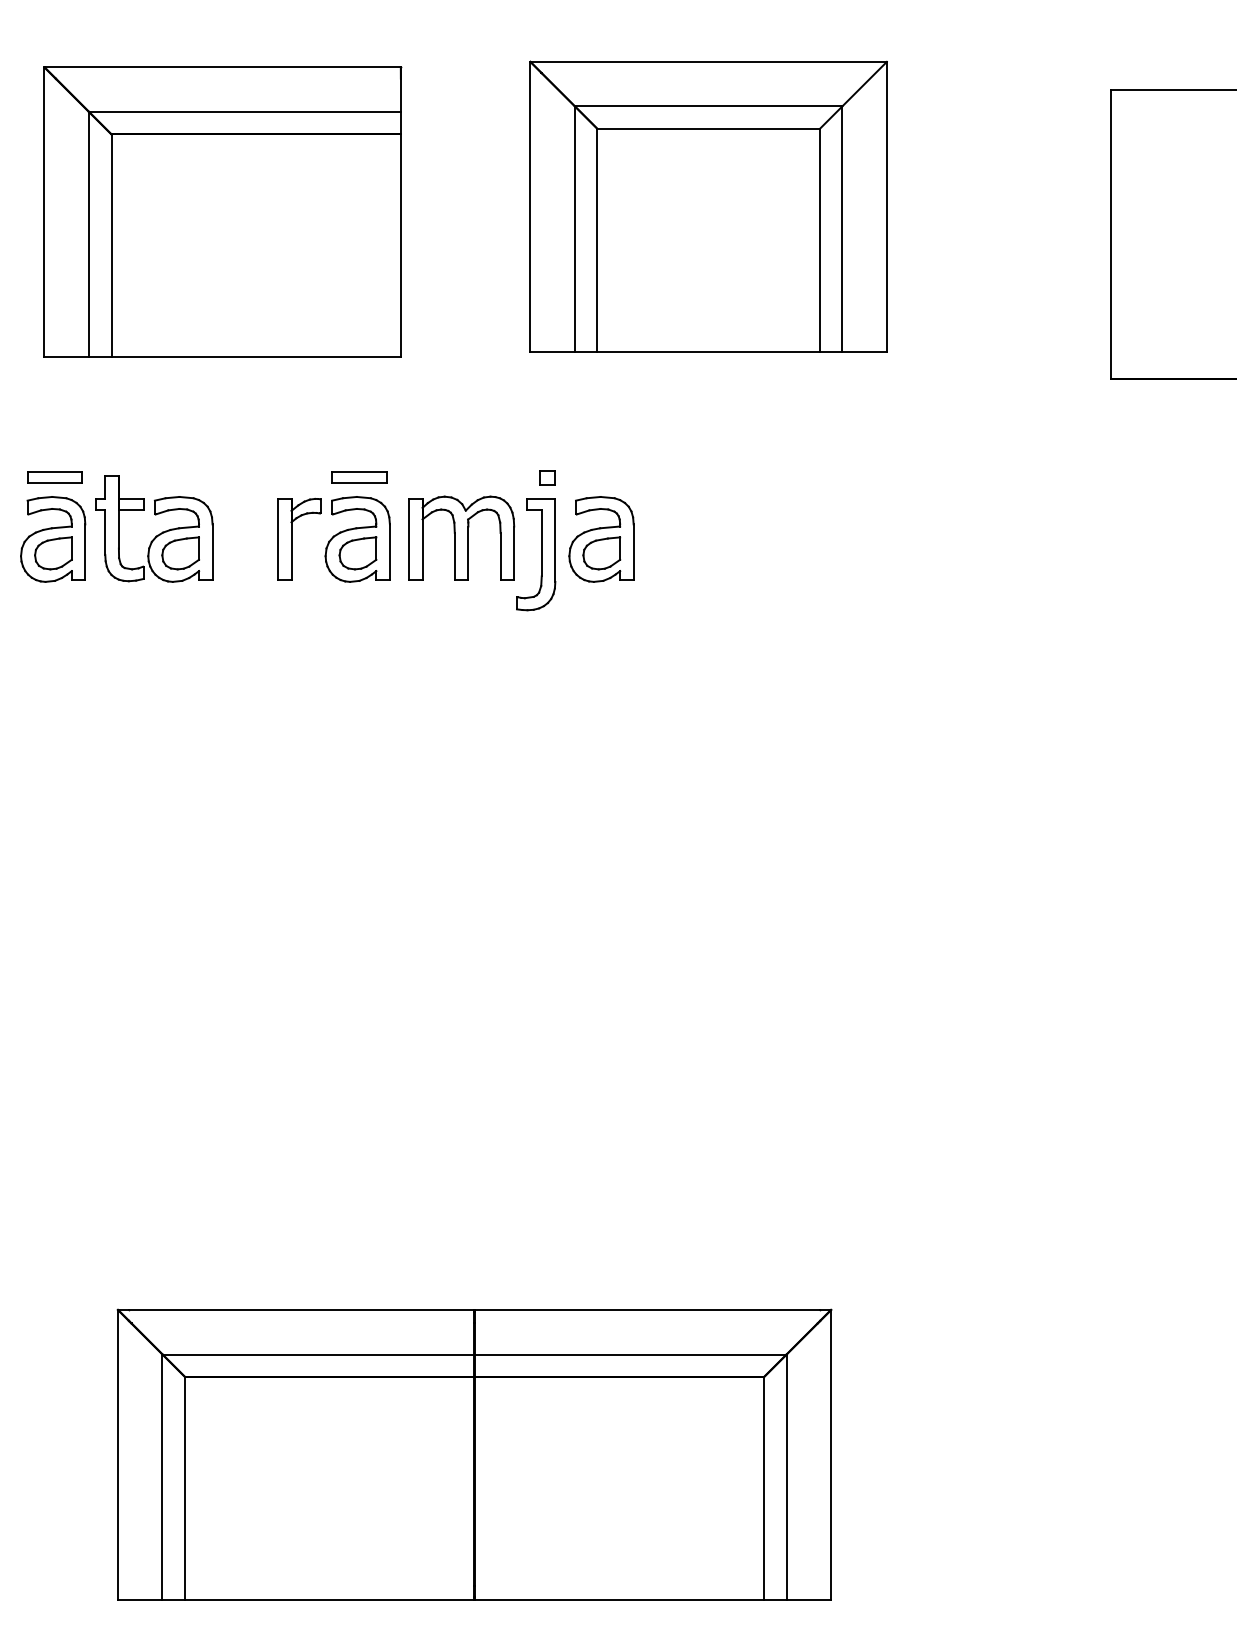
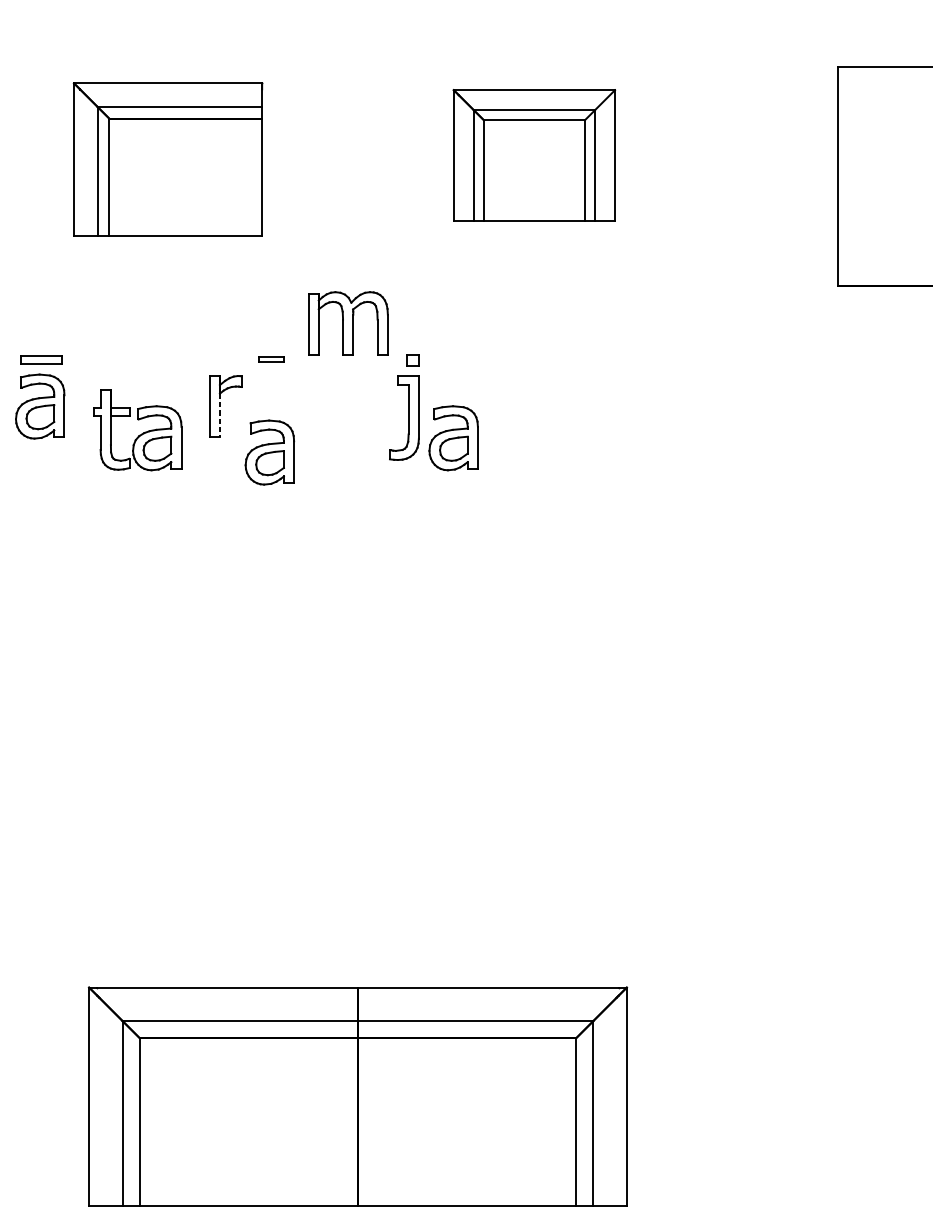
part: (708, 206) -> (534, 155), size x0.6
part: (222, 211) -> (167, 159), size x0.7
part: (359, 477) -> (271, 359), size x0.6
part: (157, 534) -> (140, 434), moved
part: (461, 537) -> (348, 322), moved
part: (357, 539) -> (269, 452), moved
part: (601, 539) -> (453, 438), moved
line: (291, 551) -> (219, 415), solid -> dashed

